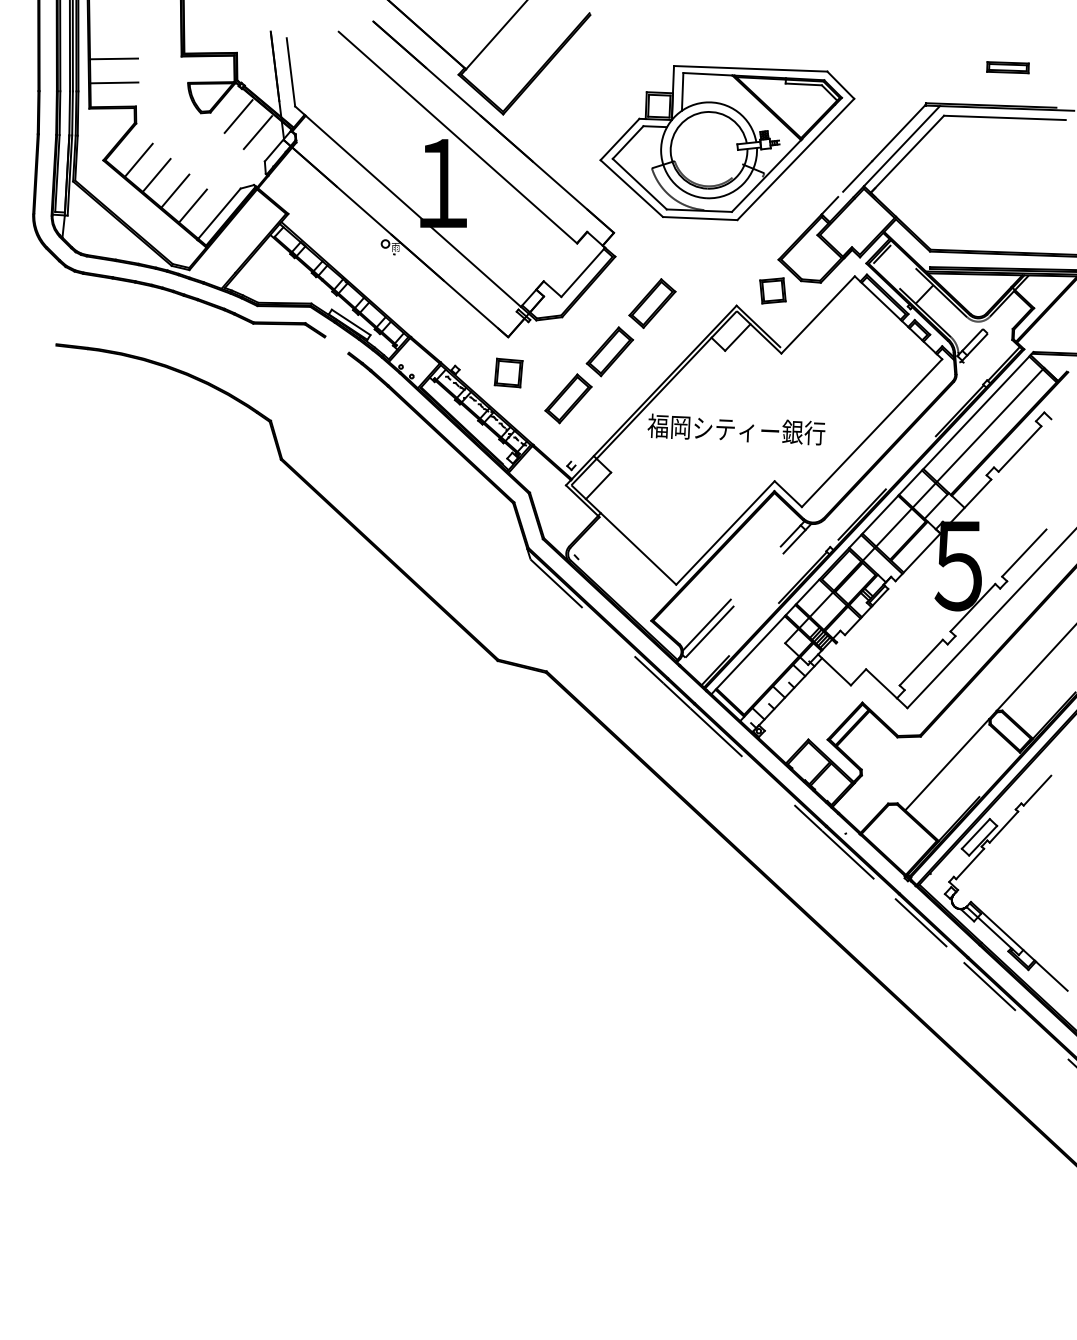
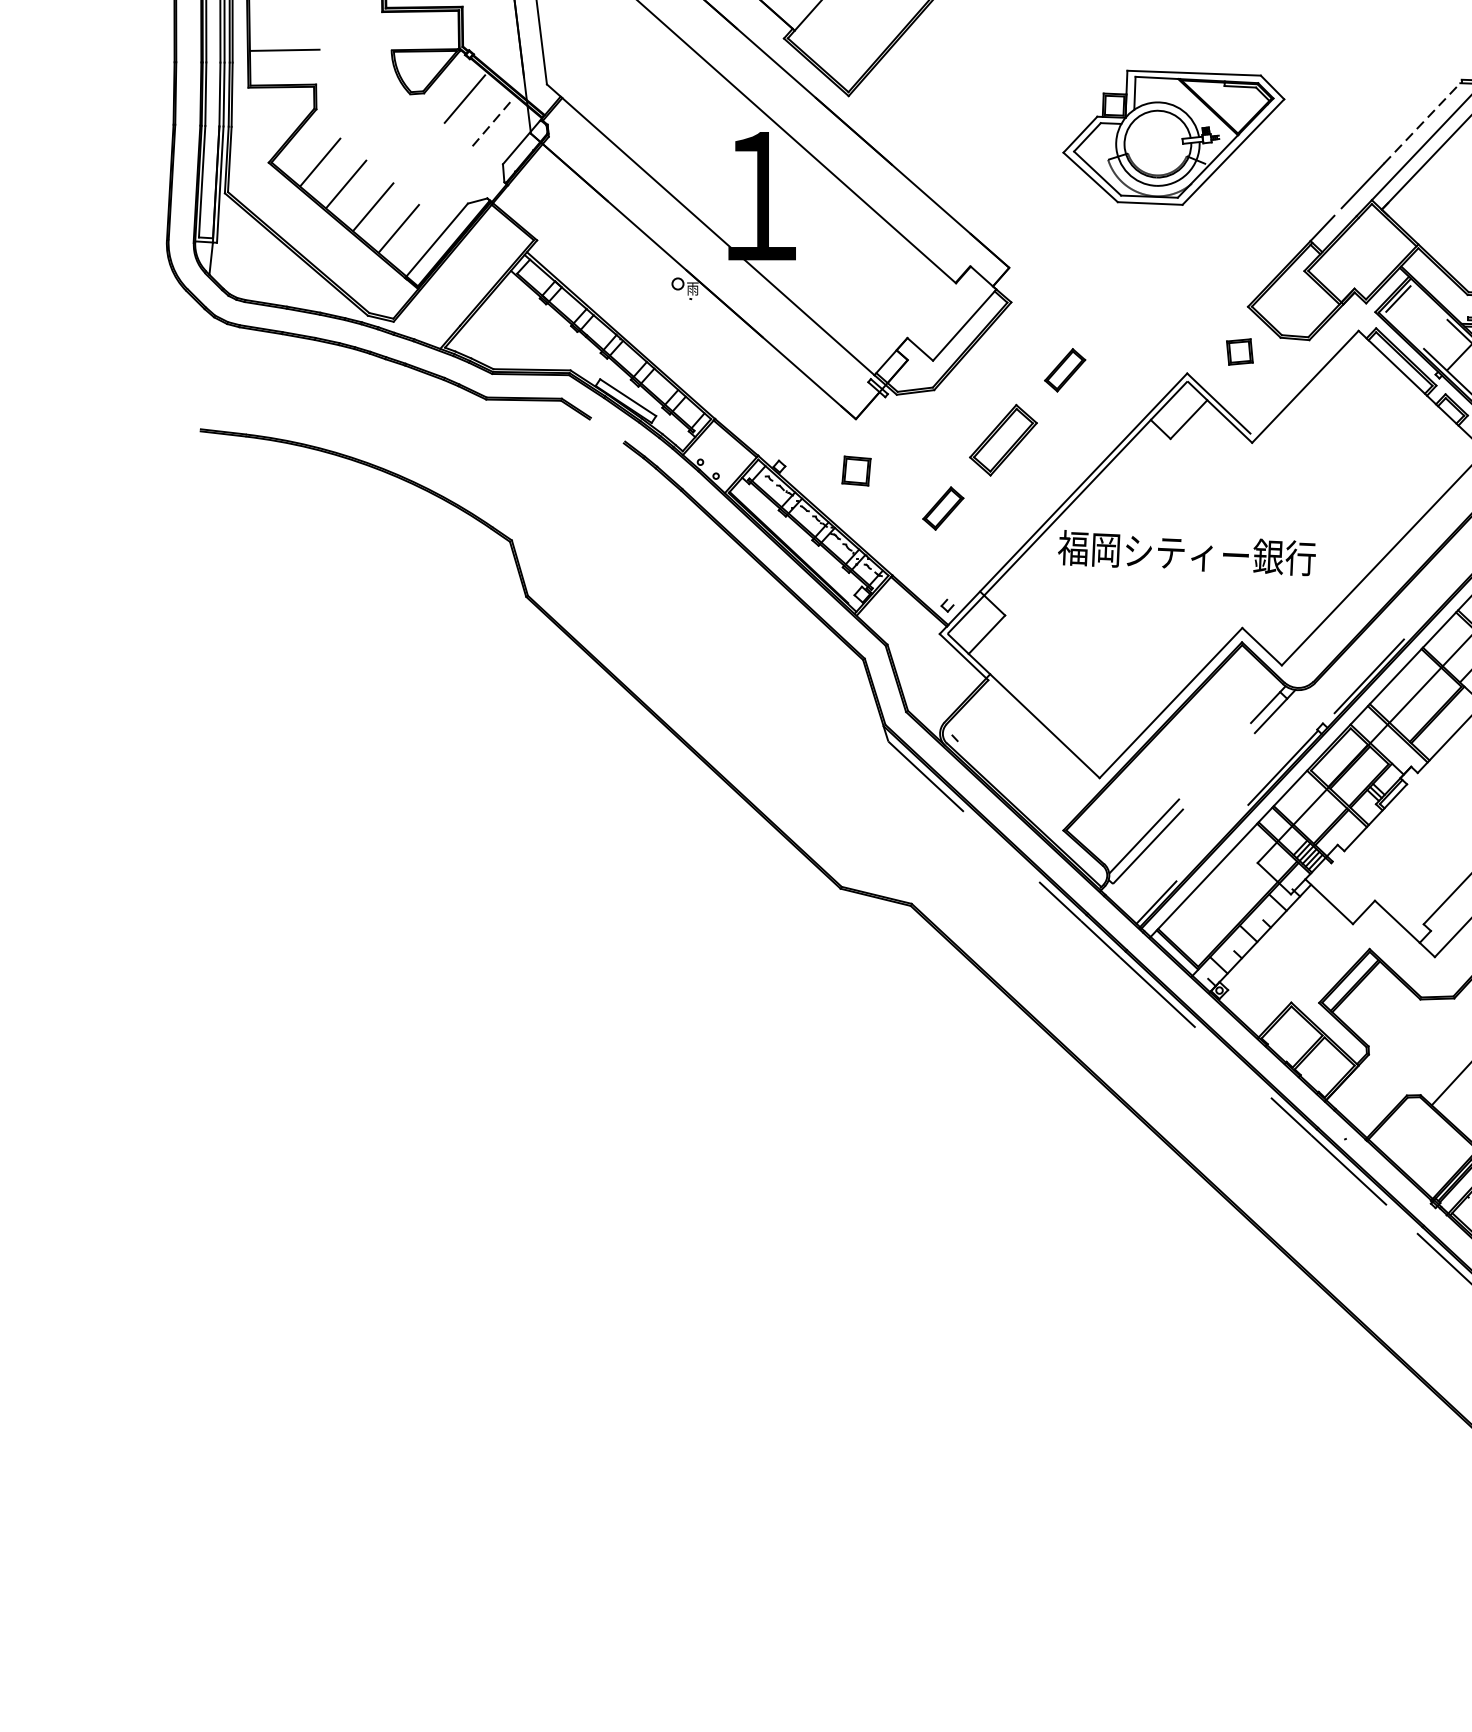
line: (114, 58) -> (284, 14), removed
line: (257, 132) -> (492, 122), solid -> dashed
line: (898, 133) -> (1421, 123), solid -> dashed
part: (727, 143) -> (1173, 138), size x0.6
part: (772, 290) -> (1239, 351), size x0.7
part: (652, 303) -> (1065, 370), size x0.6
part: (508, 372) -> (856, 470), size x0.7
part: (568, 398) -> (943, 508), size x0.6

